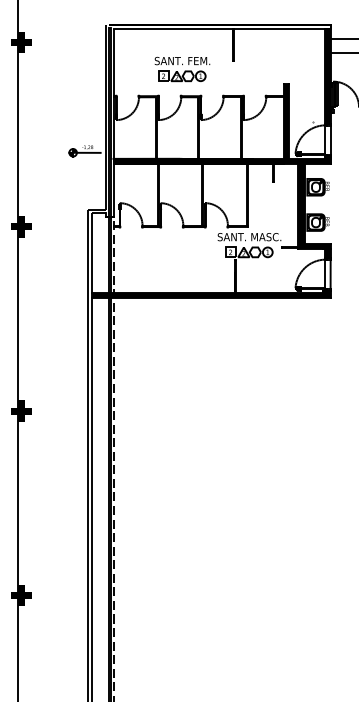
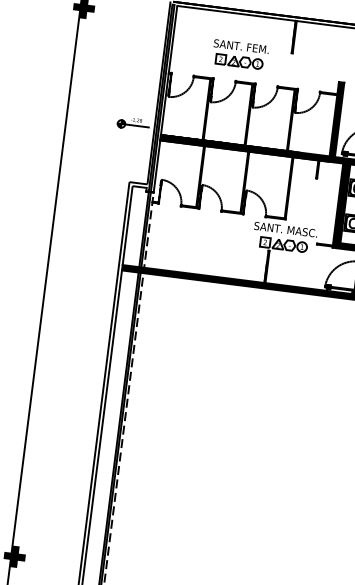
fill: (21, 226) -> (61, 190), removed
fill: (21, 411) -> (37, 374), removed

